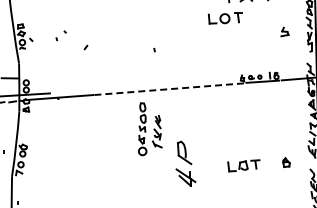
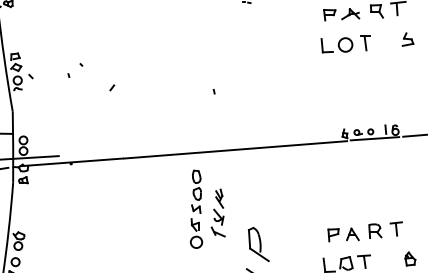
part: (224, 18) -> (344, 44), moved
part: (284, 31) -> (407, 38), moved
line: (168, 89) -> (234, 150), dashed -> solid
part: (255, 144) -> (364, 232), added

